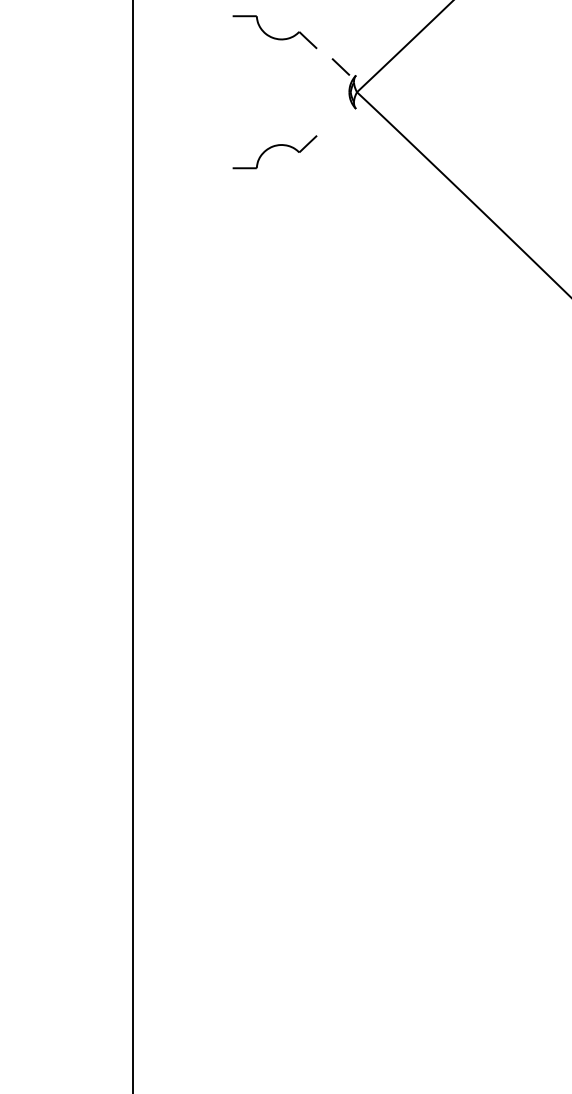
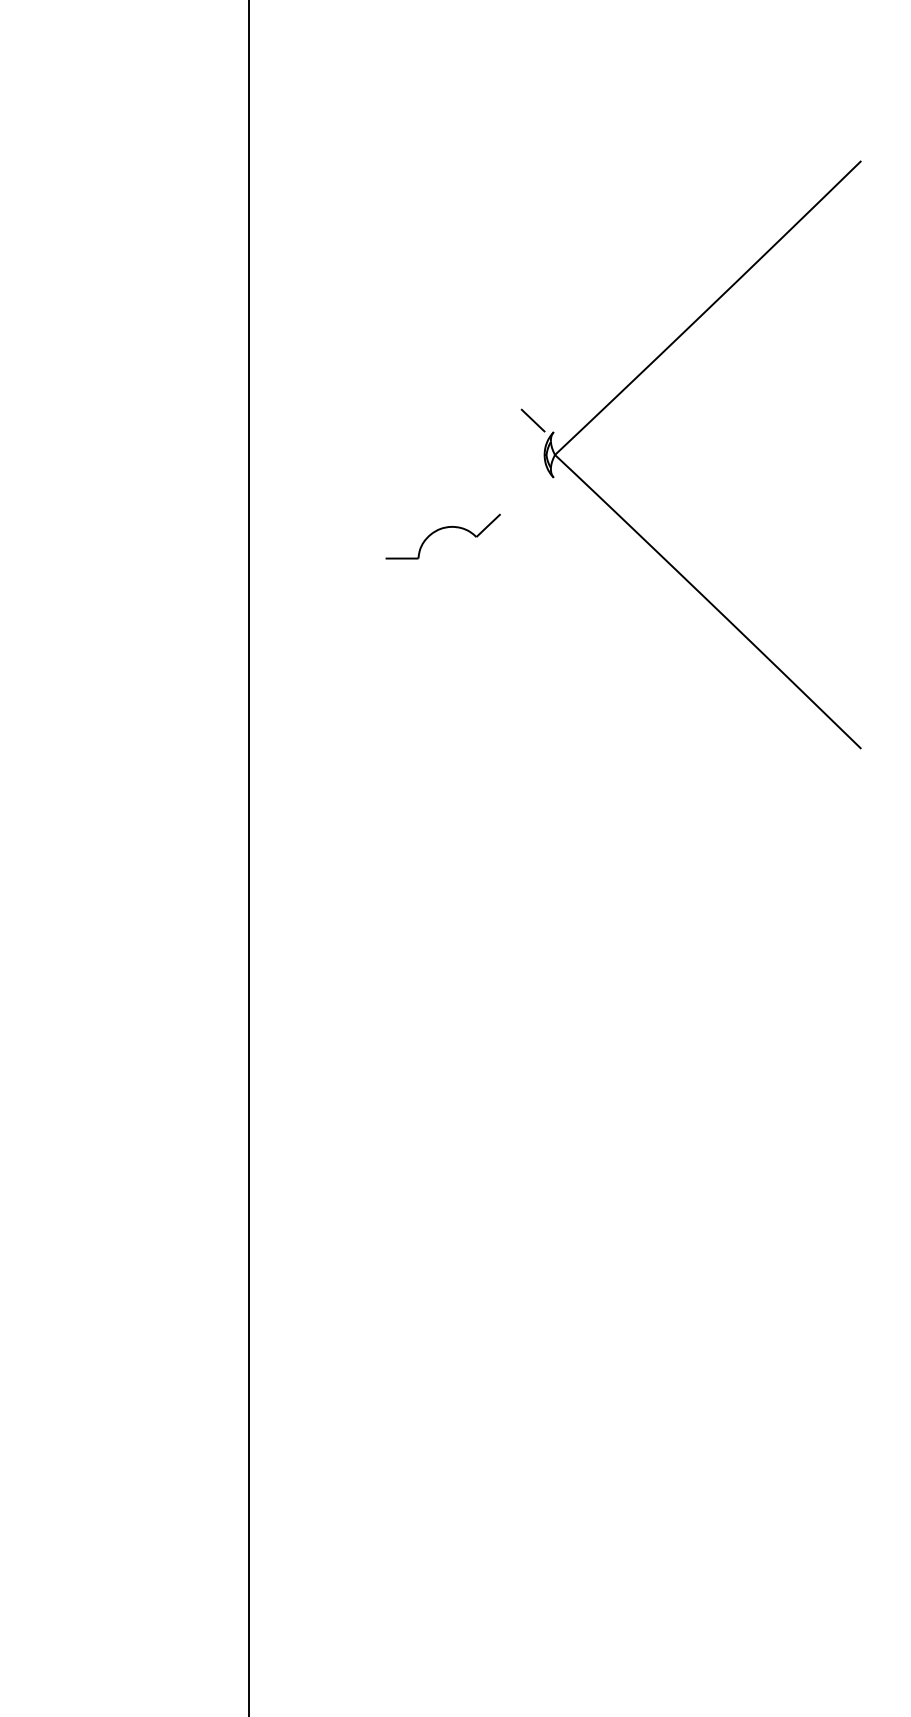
part: (272, 36) -> (440, 379), removed

